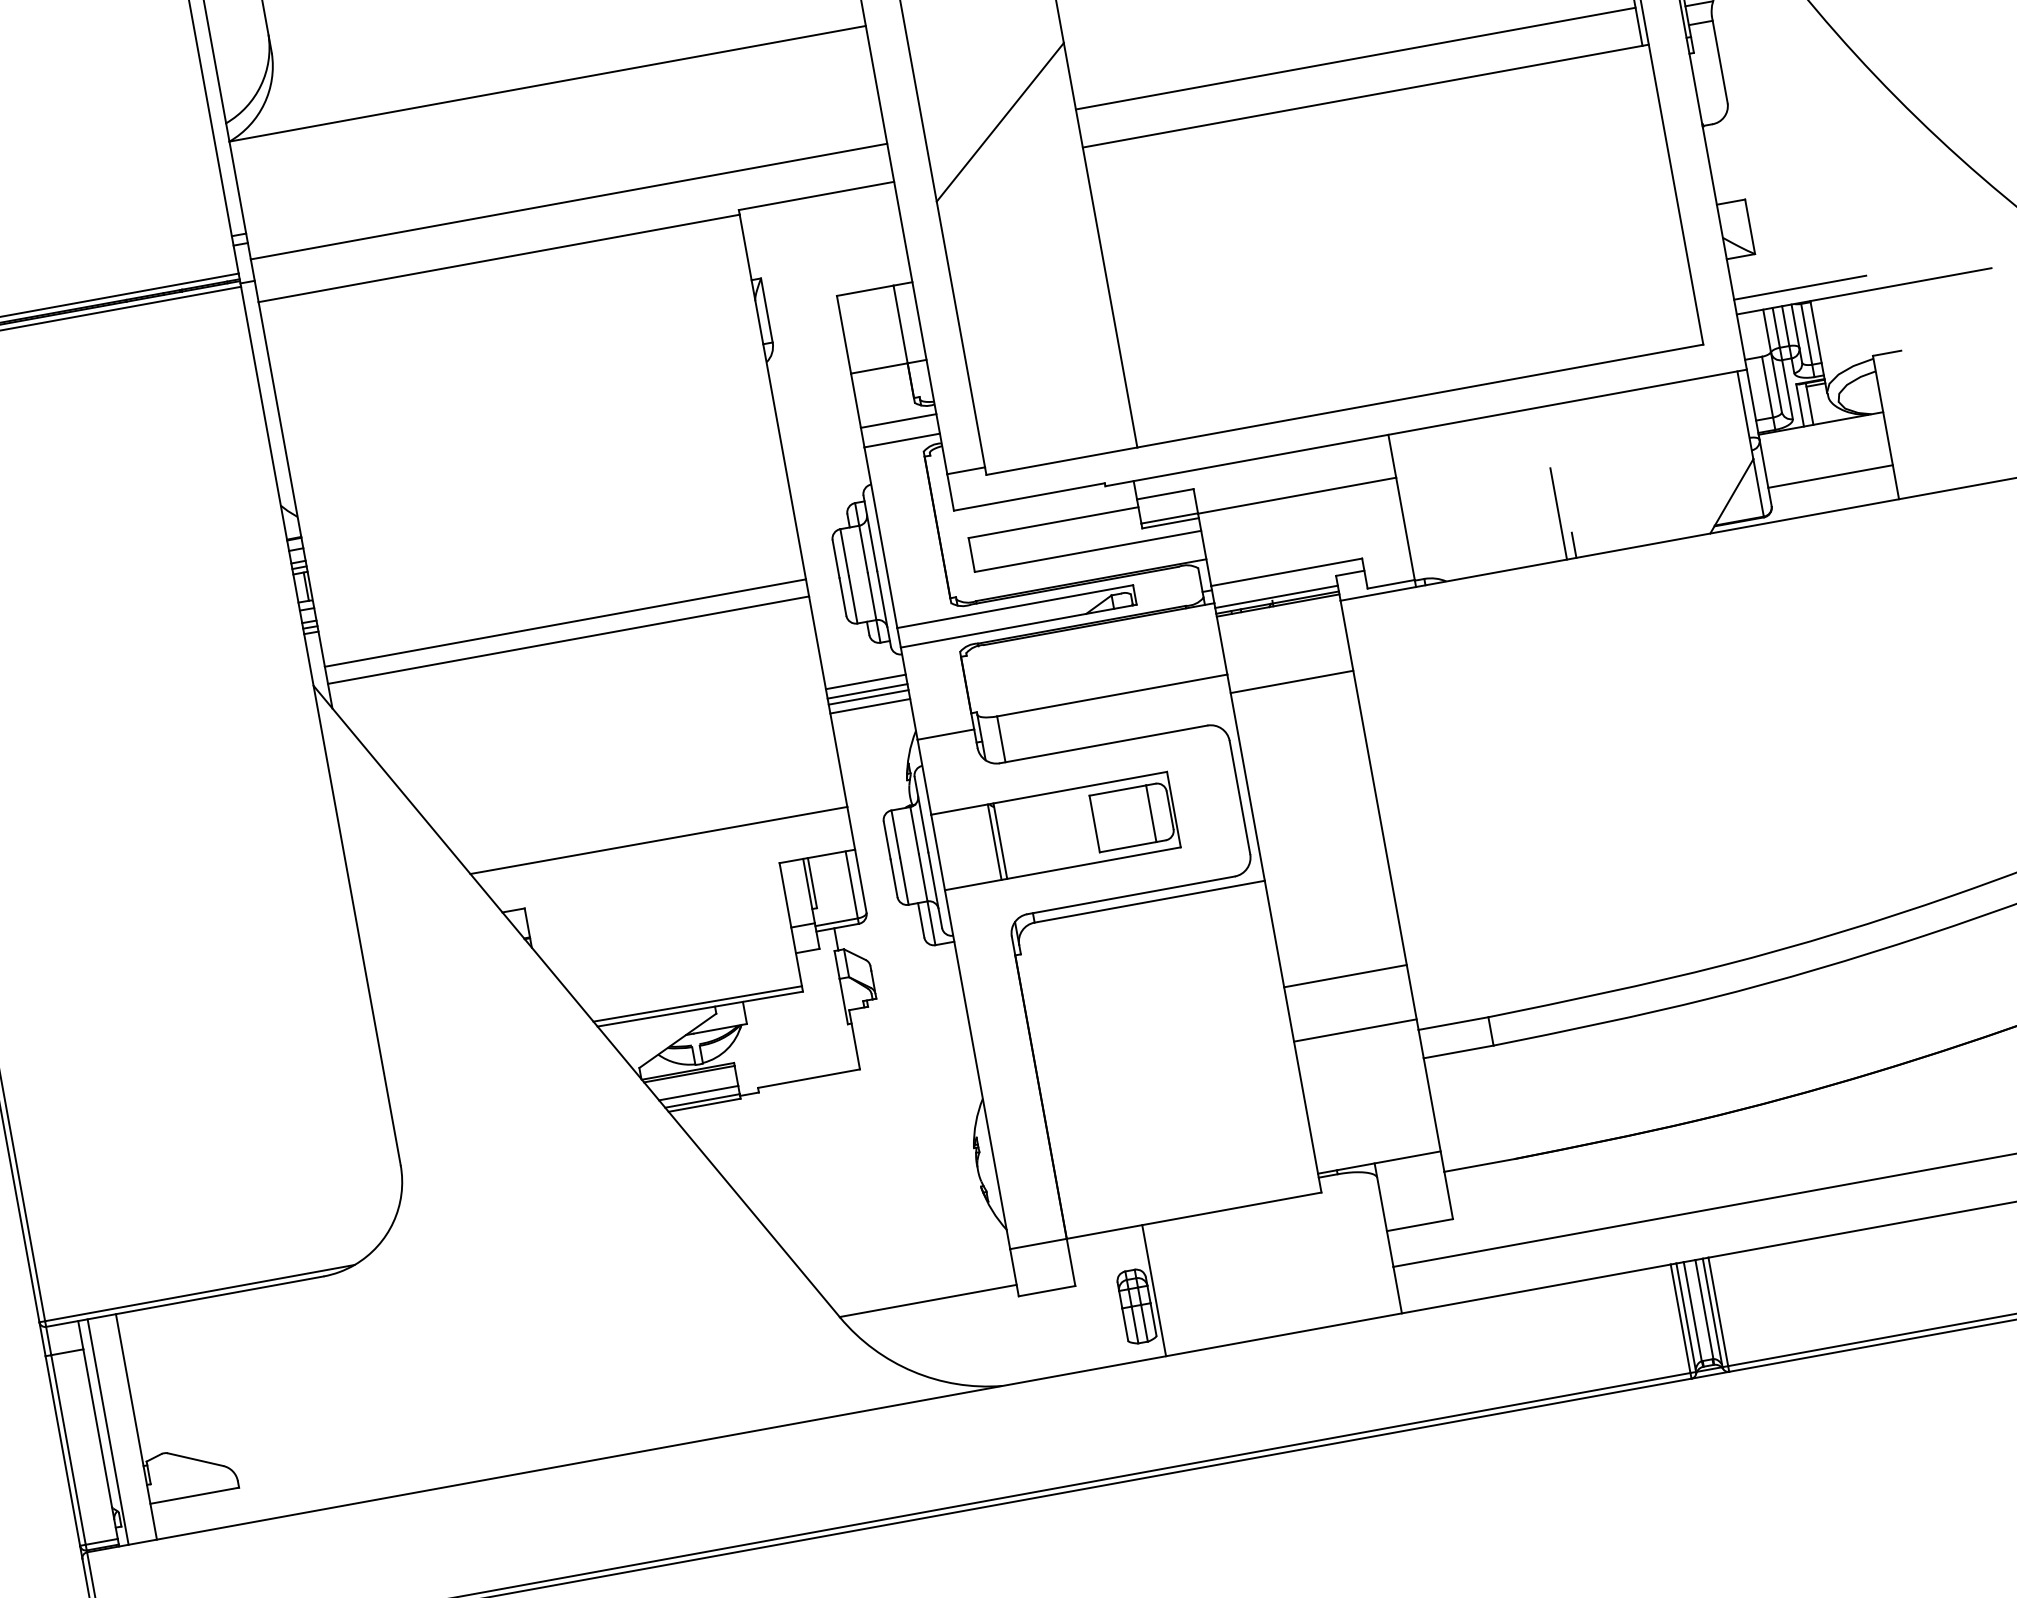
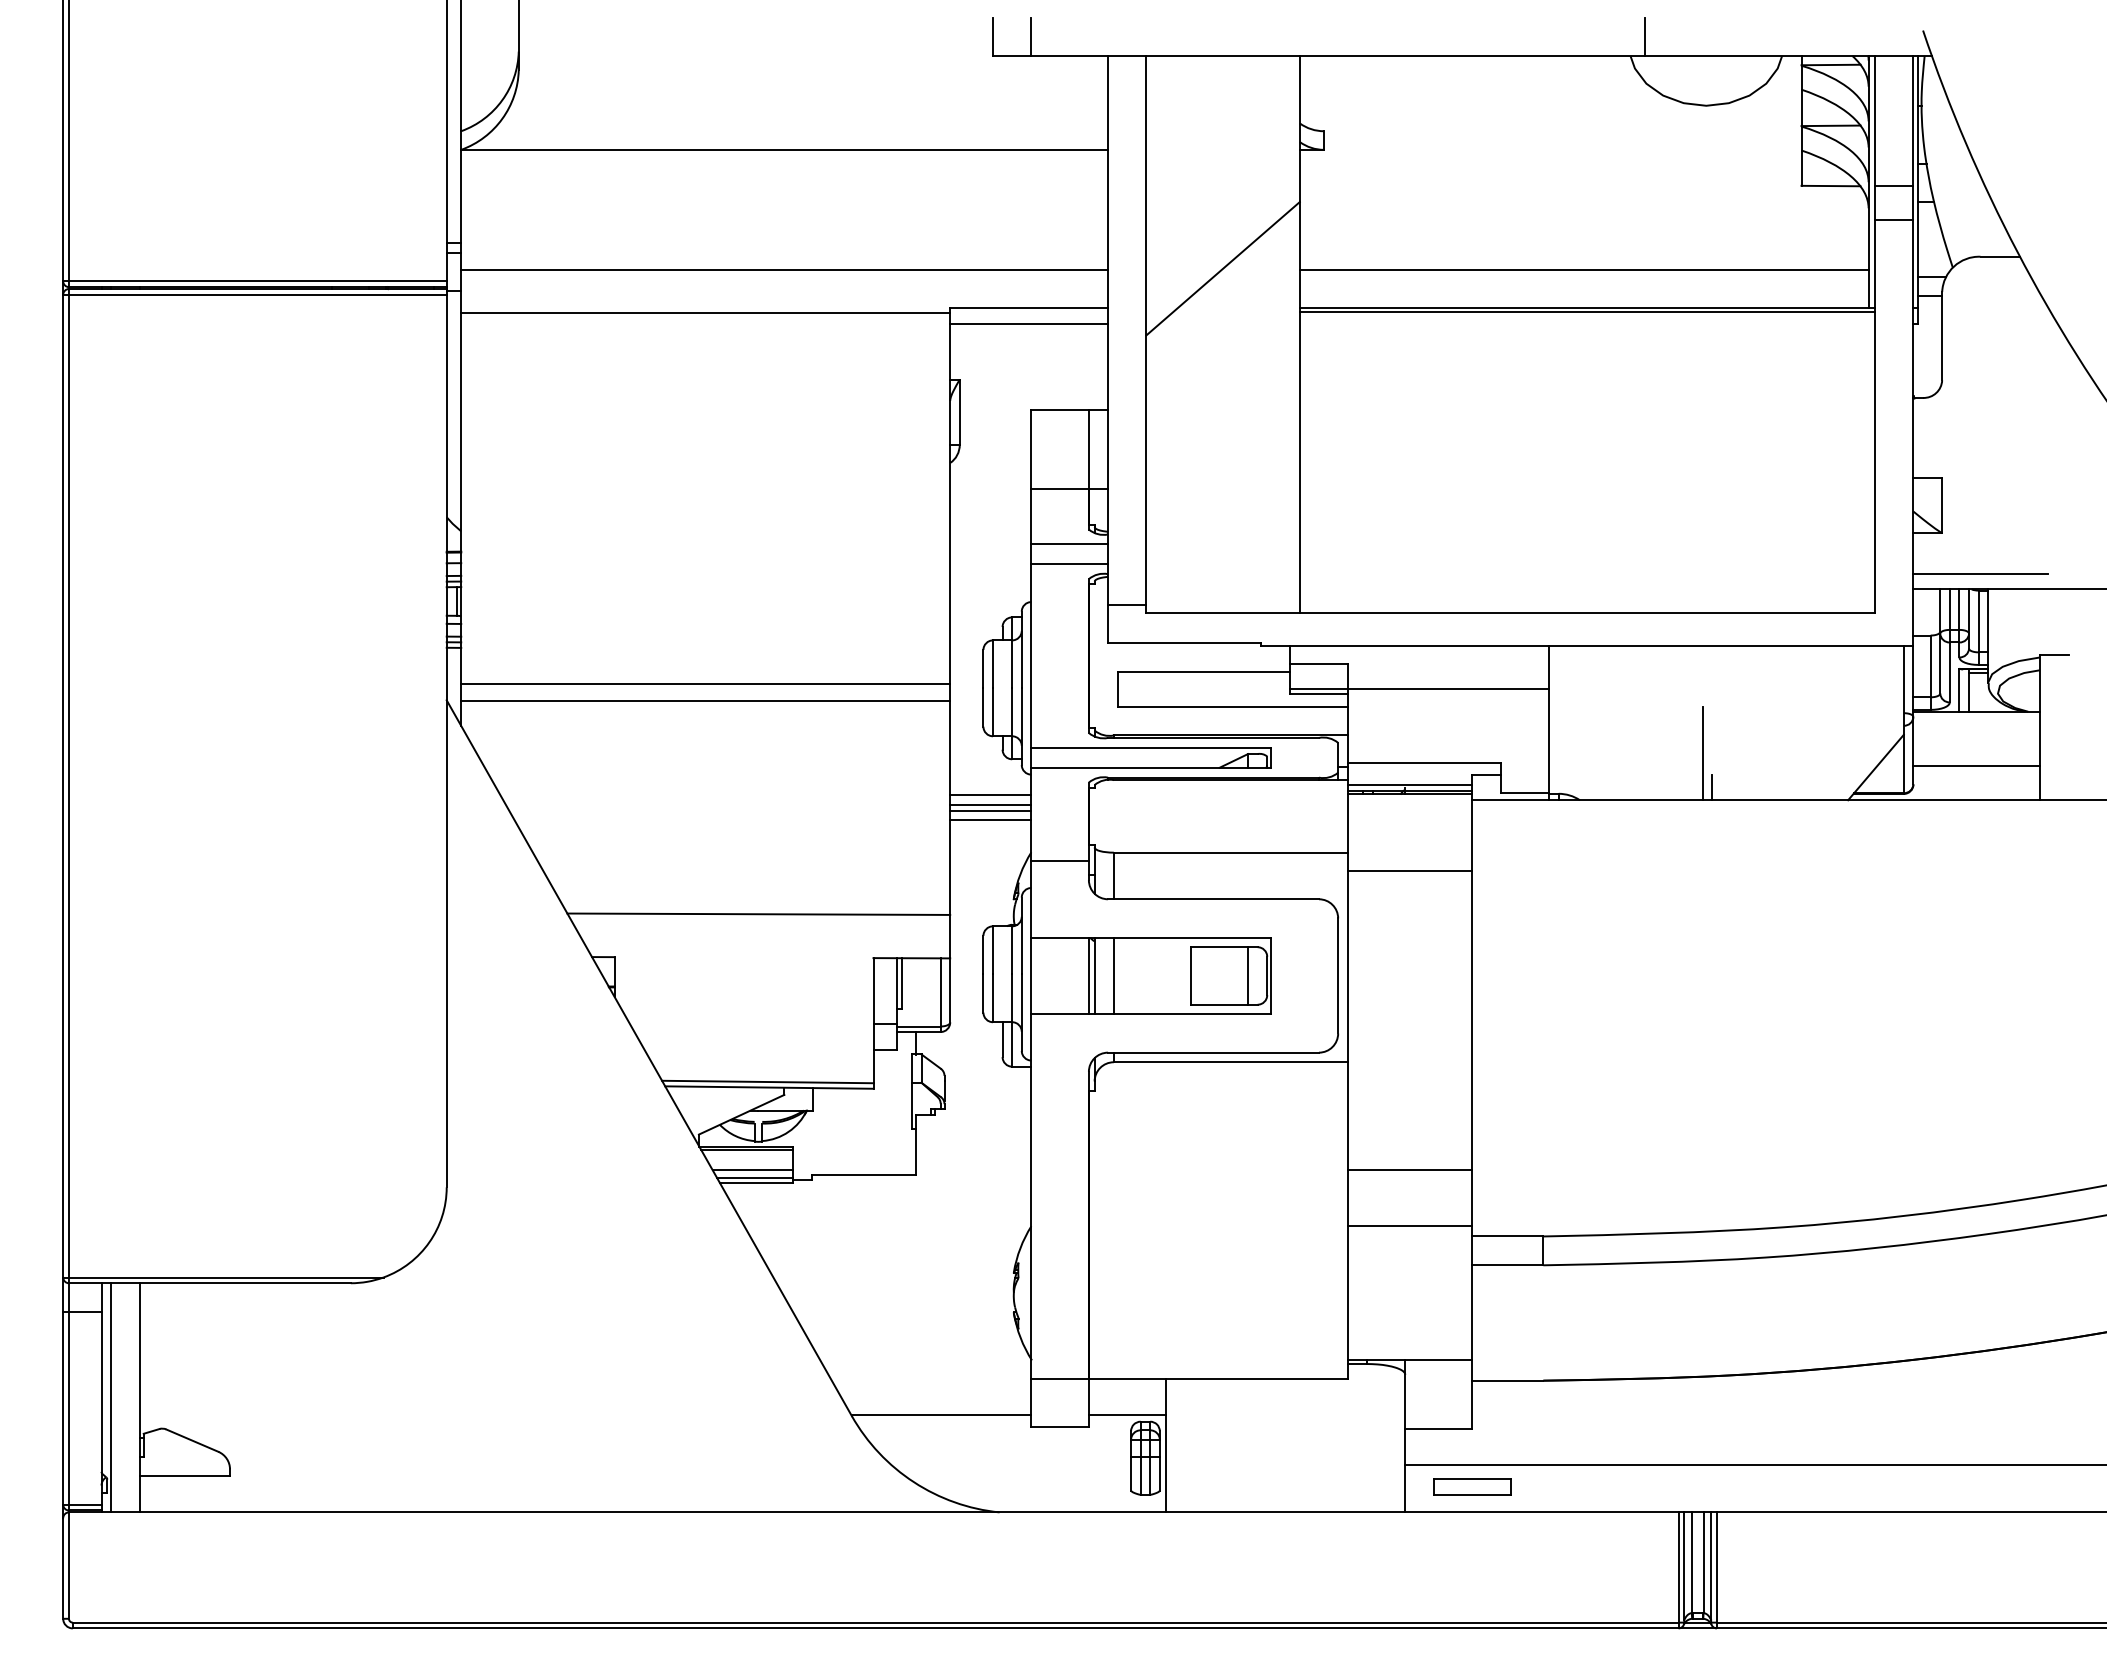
line: (1366, 99) -> (1587, 311), added
line: (819, 211) -> (1029, 324), added
line: (1018, 837) -> (1113, 975), added
line: (1110, 1267) -> (1126, 1415), added
part: (1463, 1275) -> (1472, 1486), added

